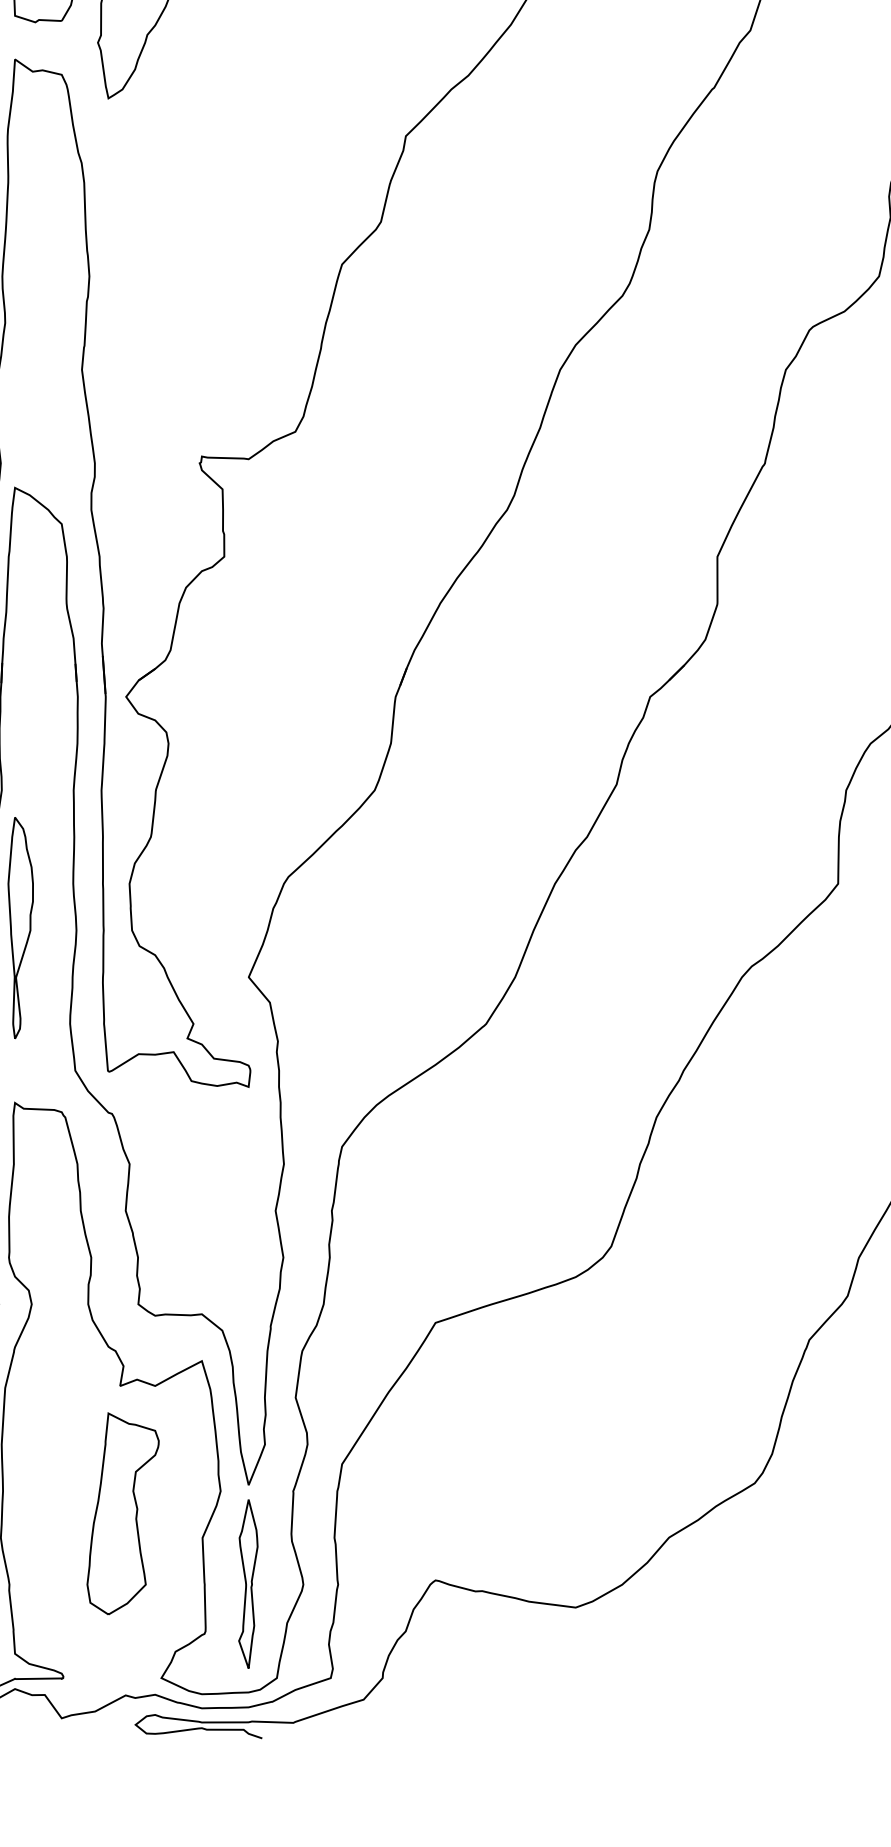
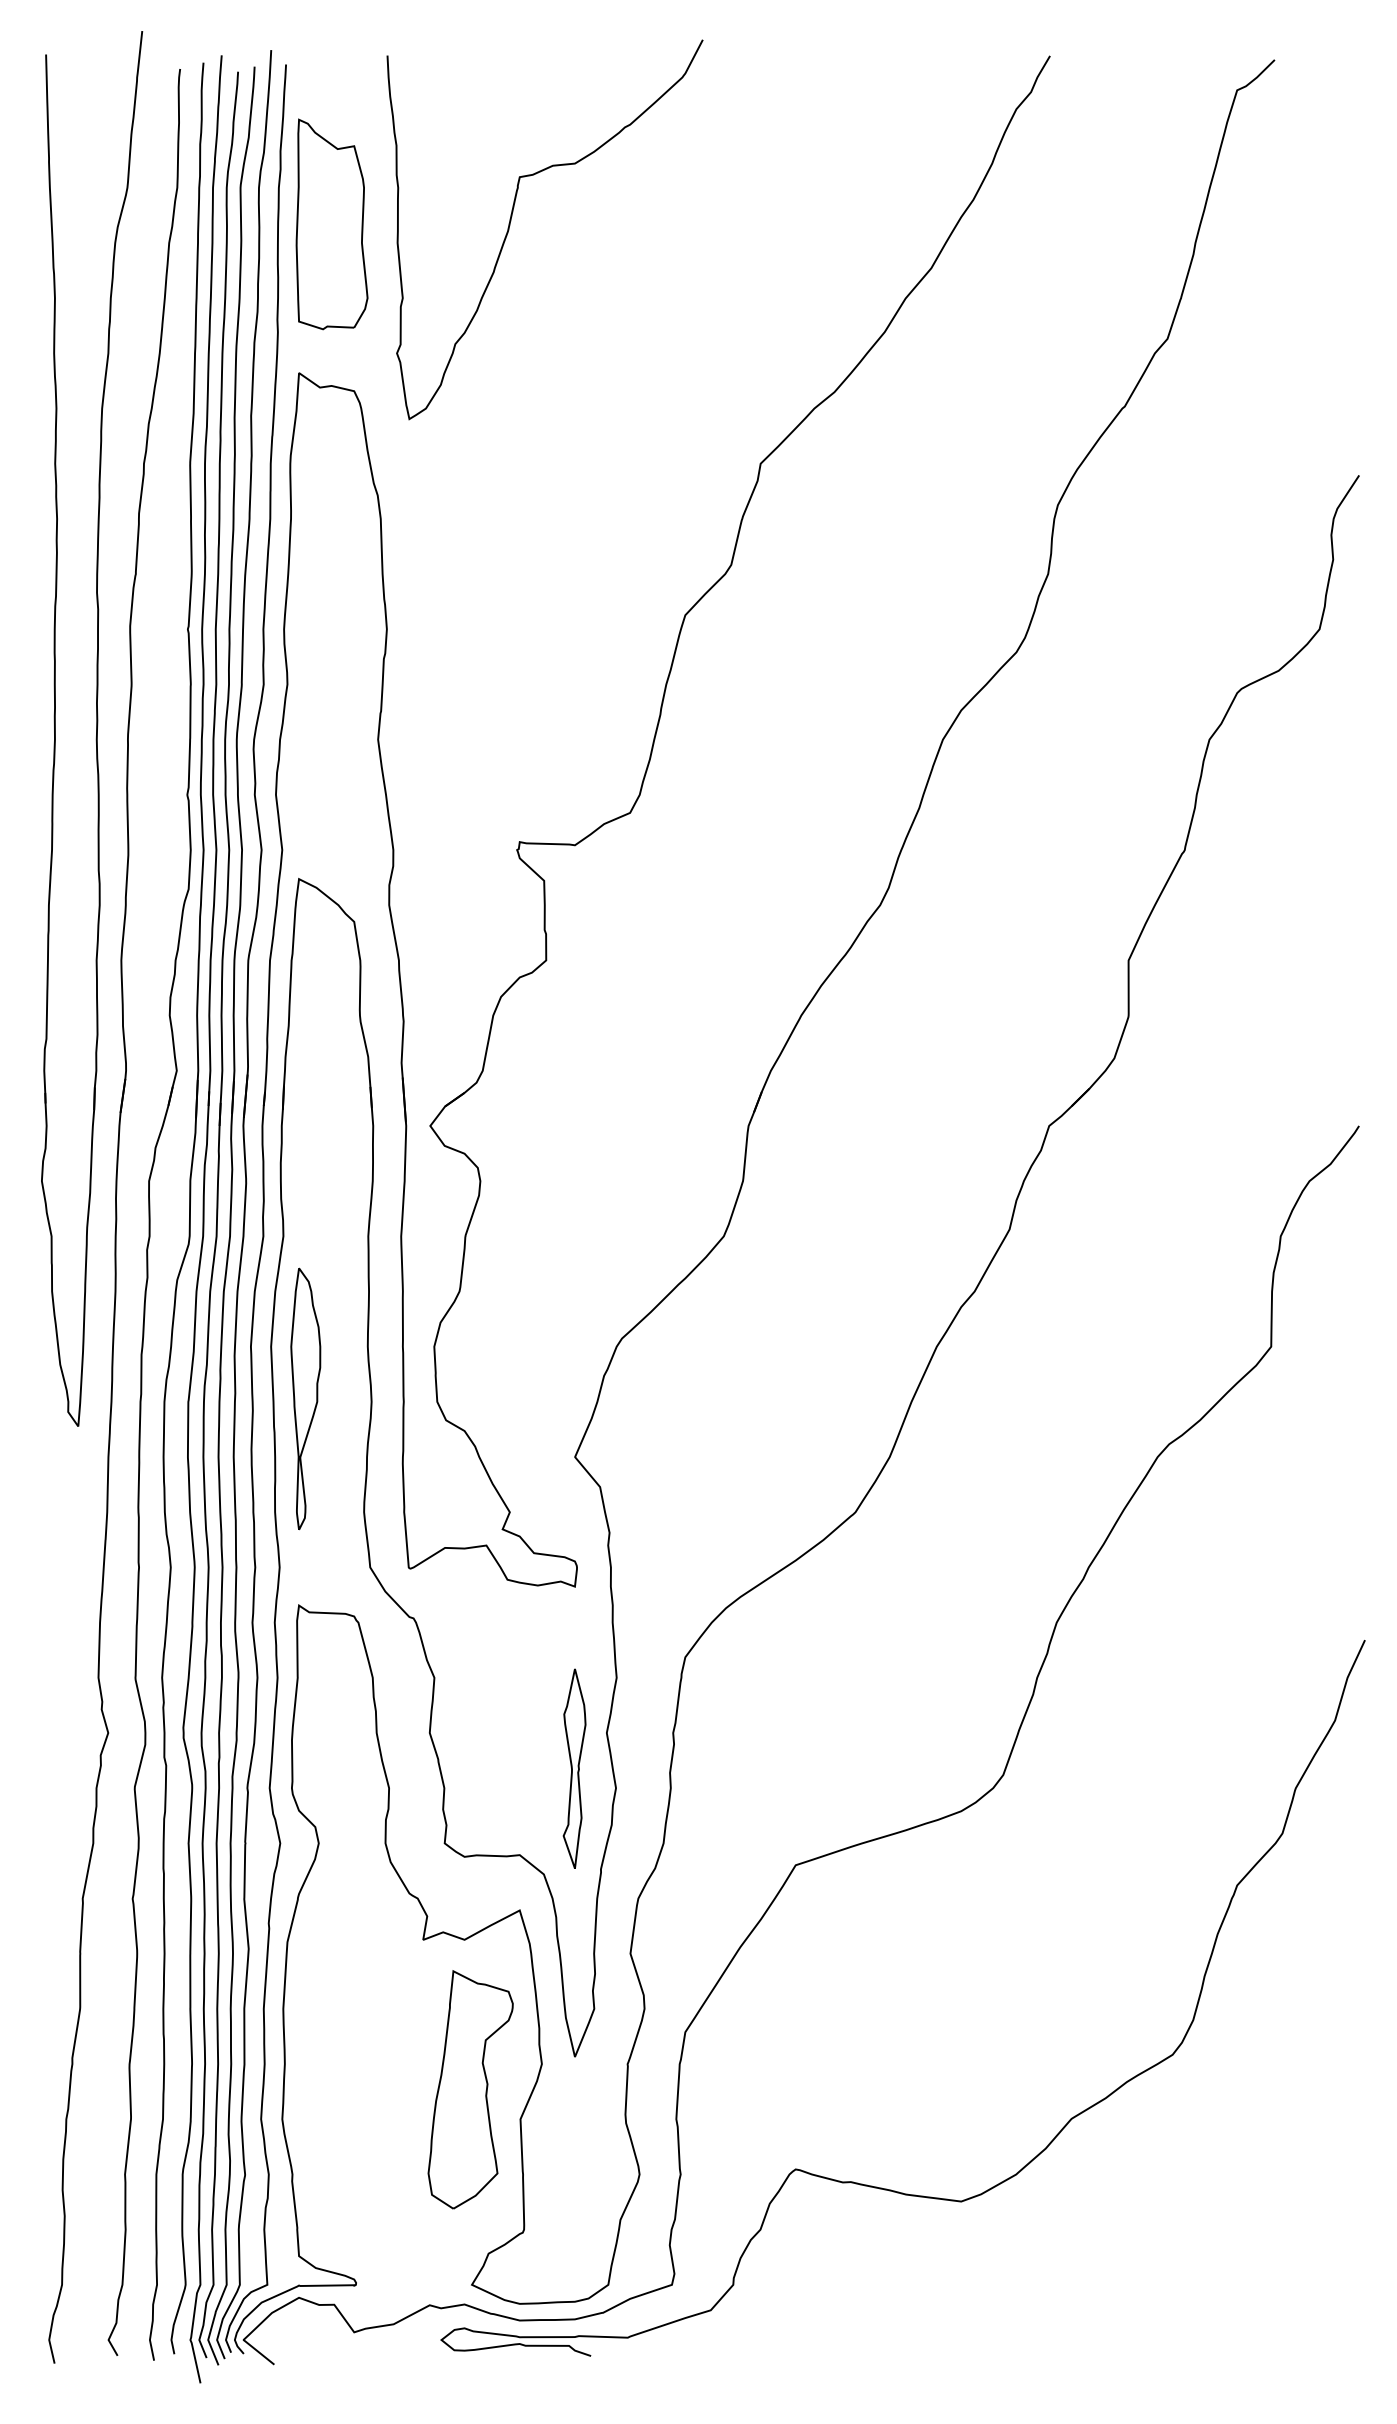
part: (122, 1513) -> (470, 2089), moved
part: (248, 1583) -> (574, 1768), moved

